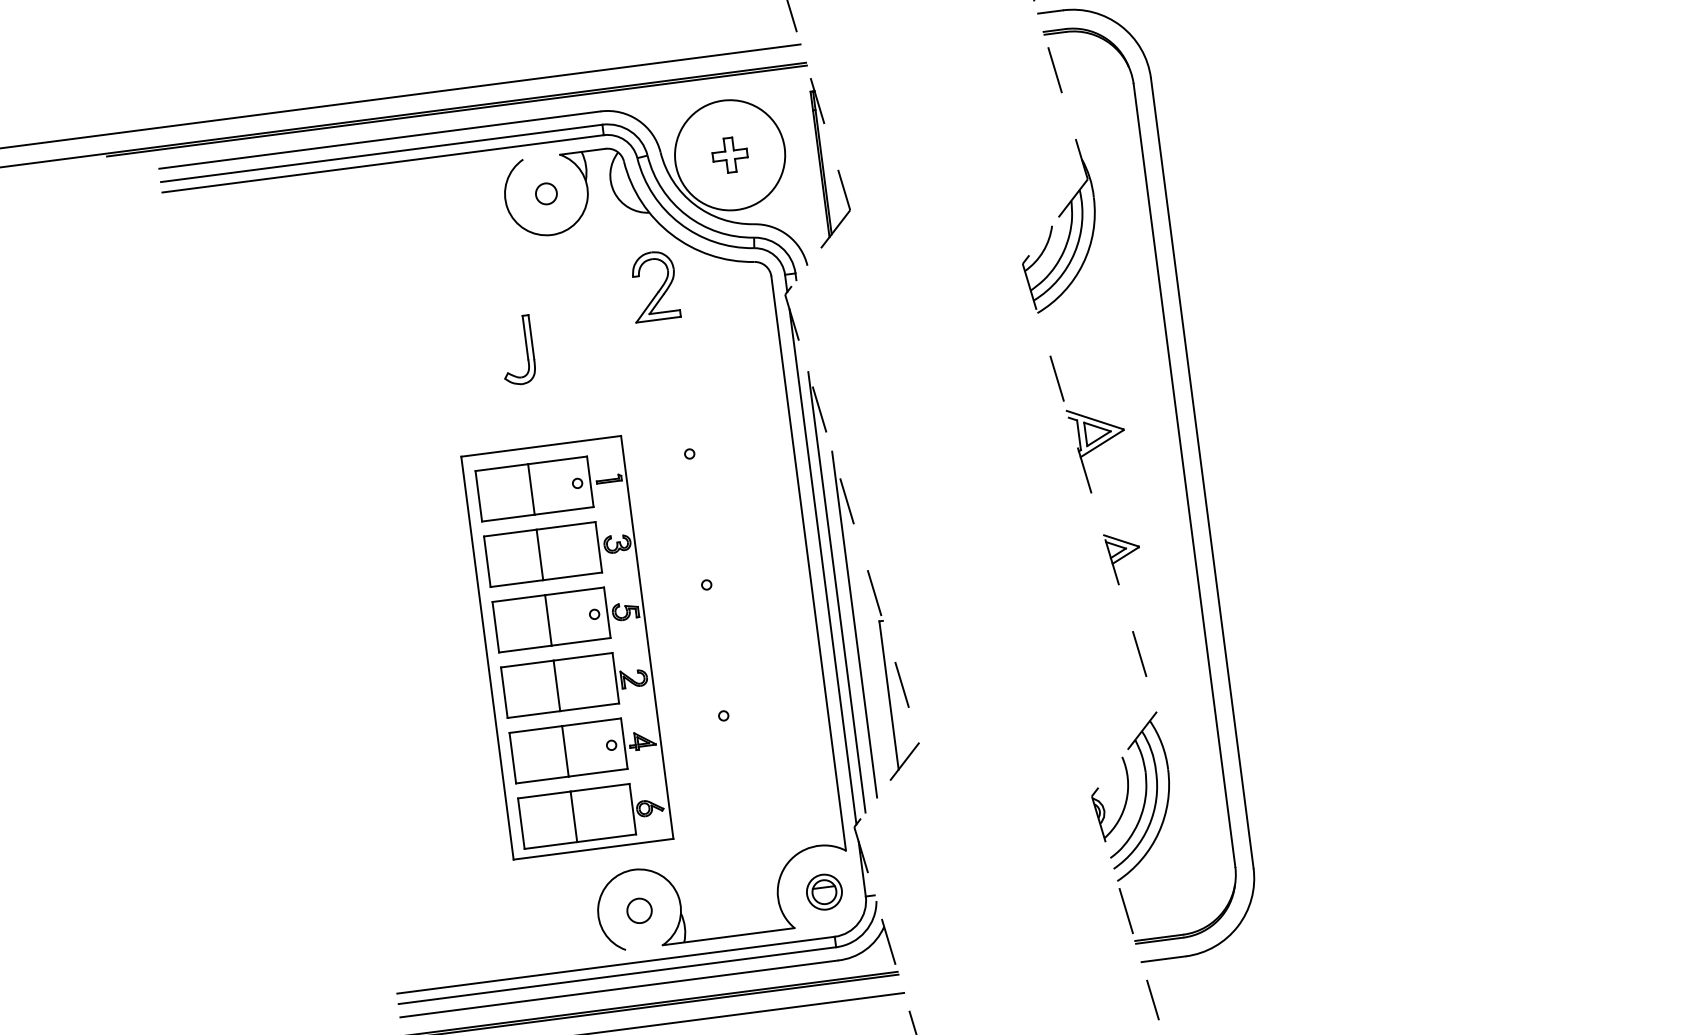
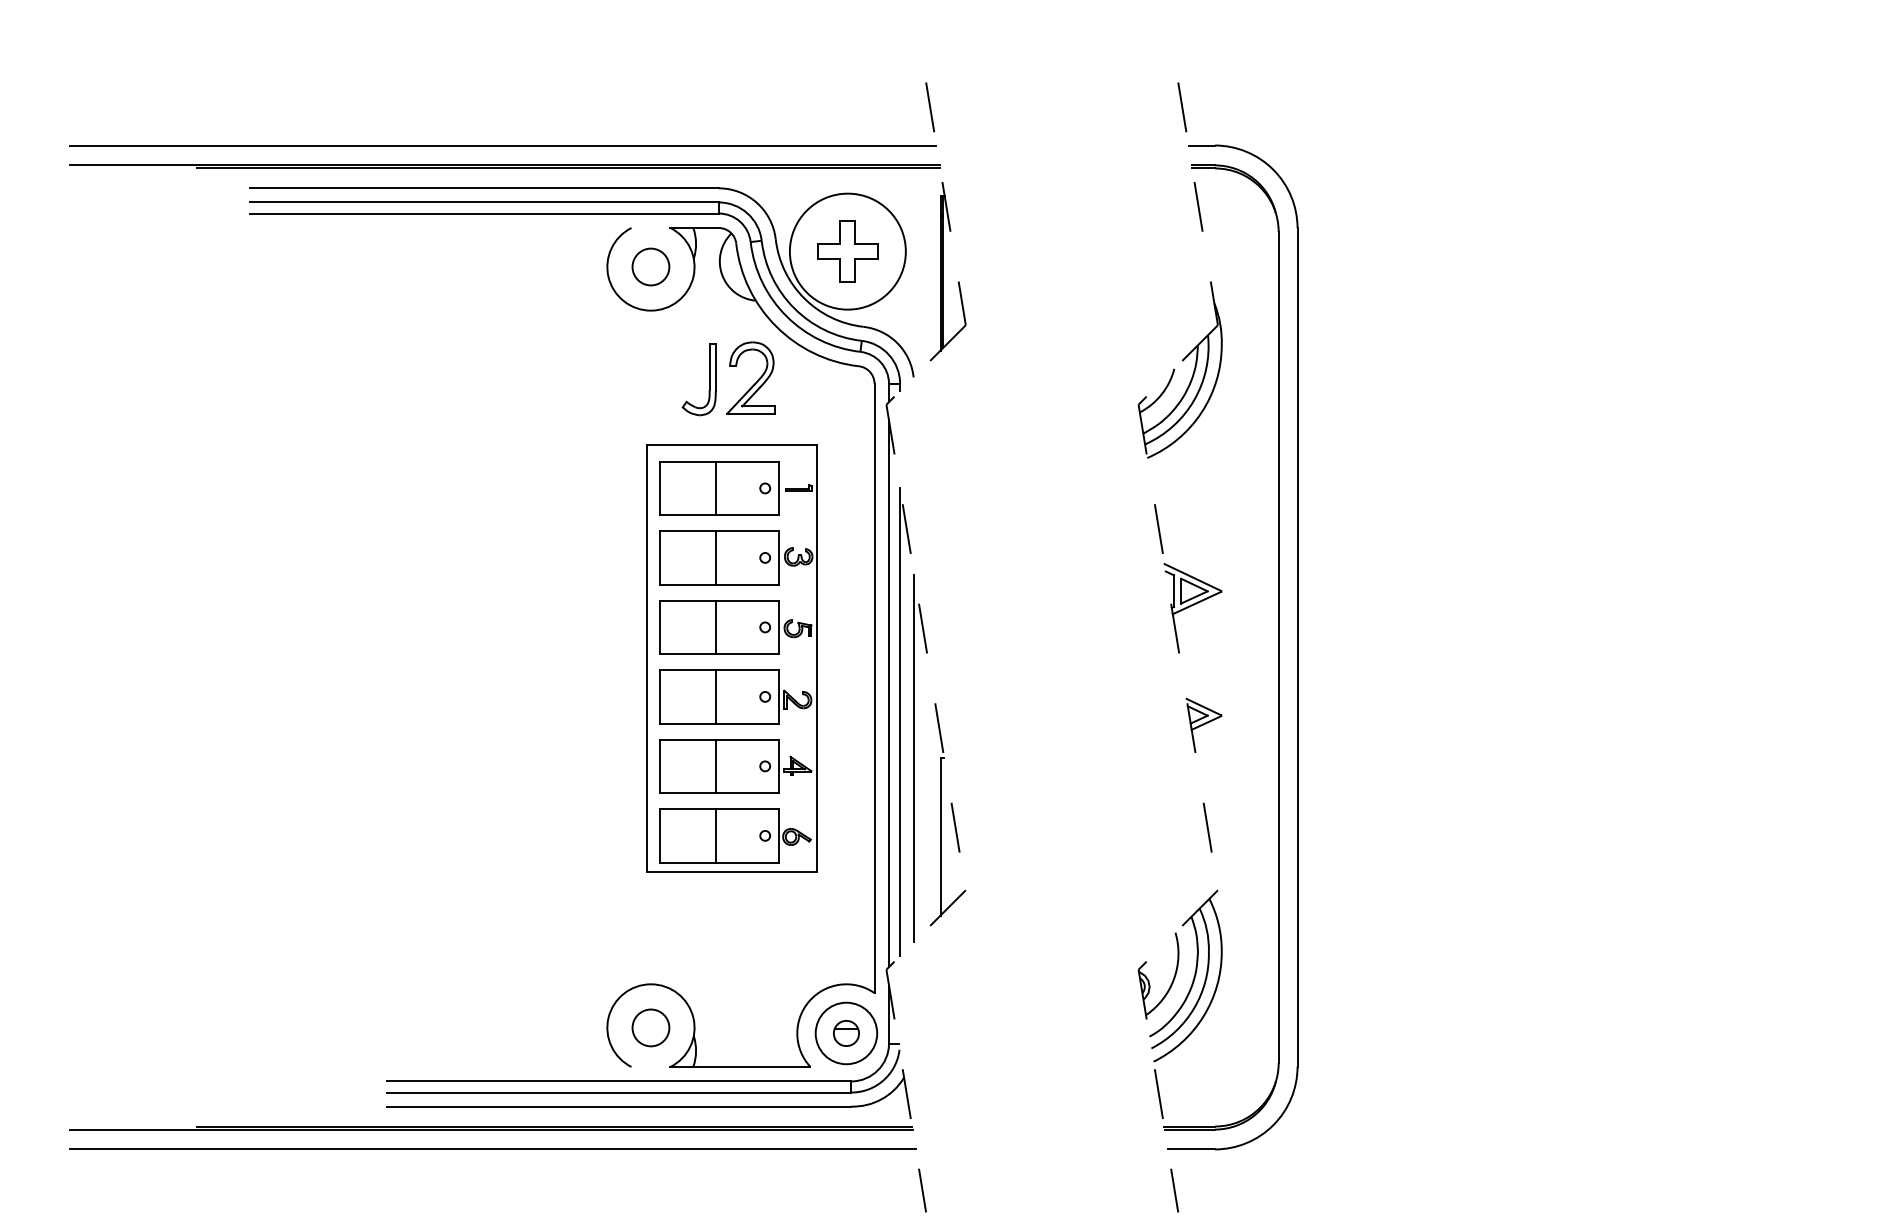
part: (729, 155) -> (847, 251), size x1.67
circle: (545, 193) -> (650, 266), size x1.67
part: (526, 349) -> (709, 379), moved
part: (566, 647) -> (731, 658), moved
circle: (824, 892) -> (846, 1033), size x1.67
circle: (639, 910) -> (650, 1027), size x1.43

